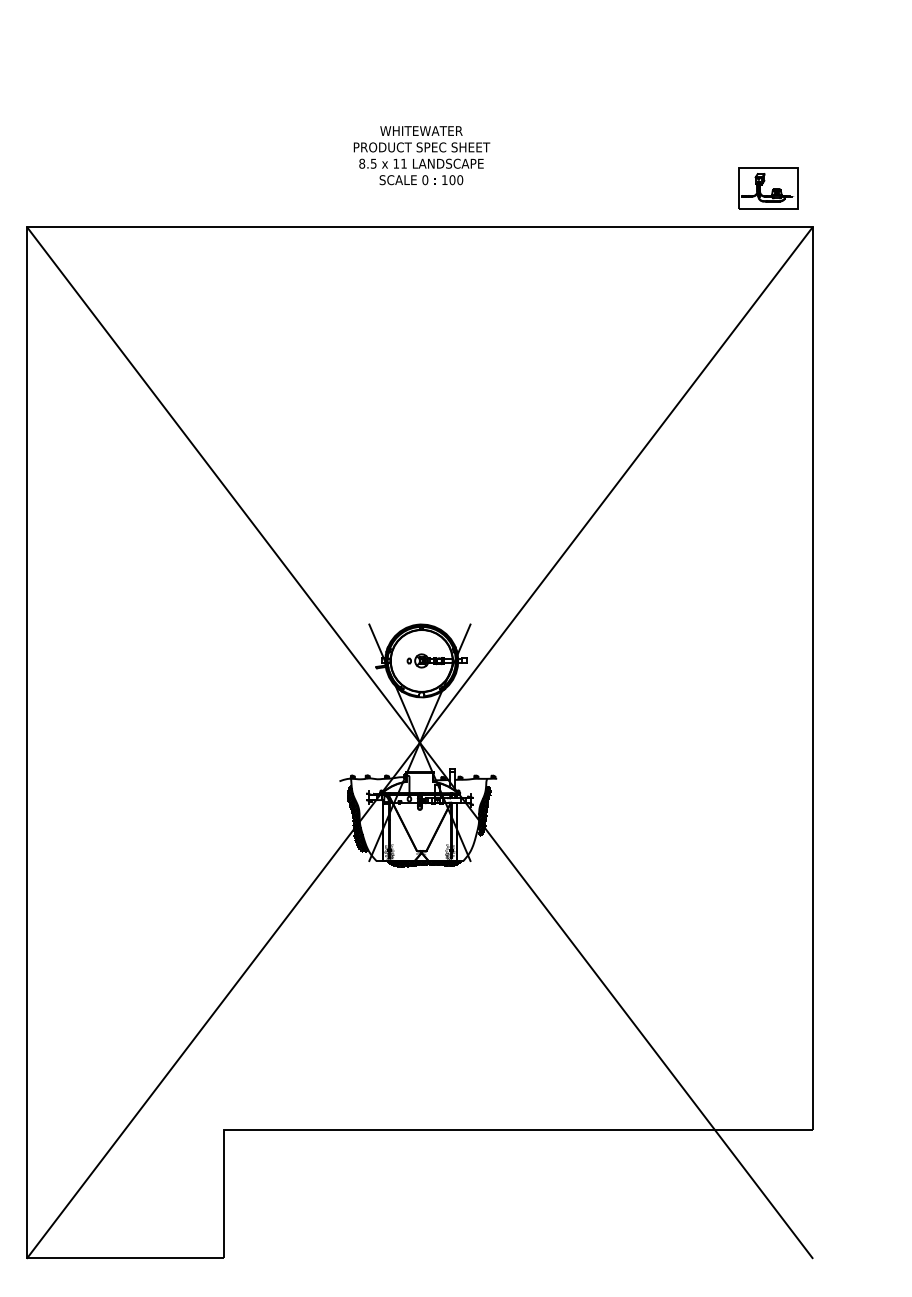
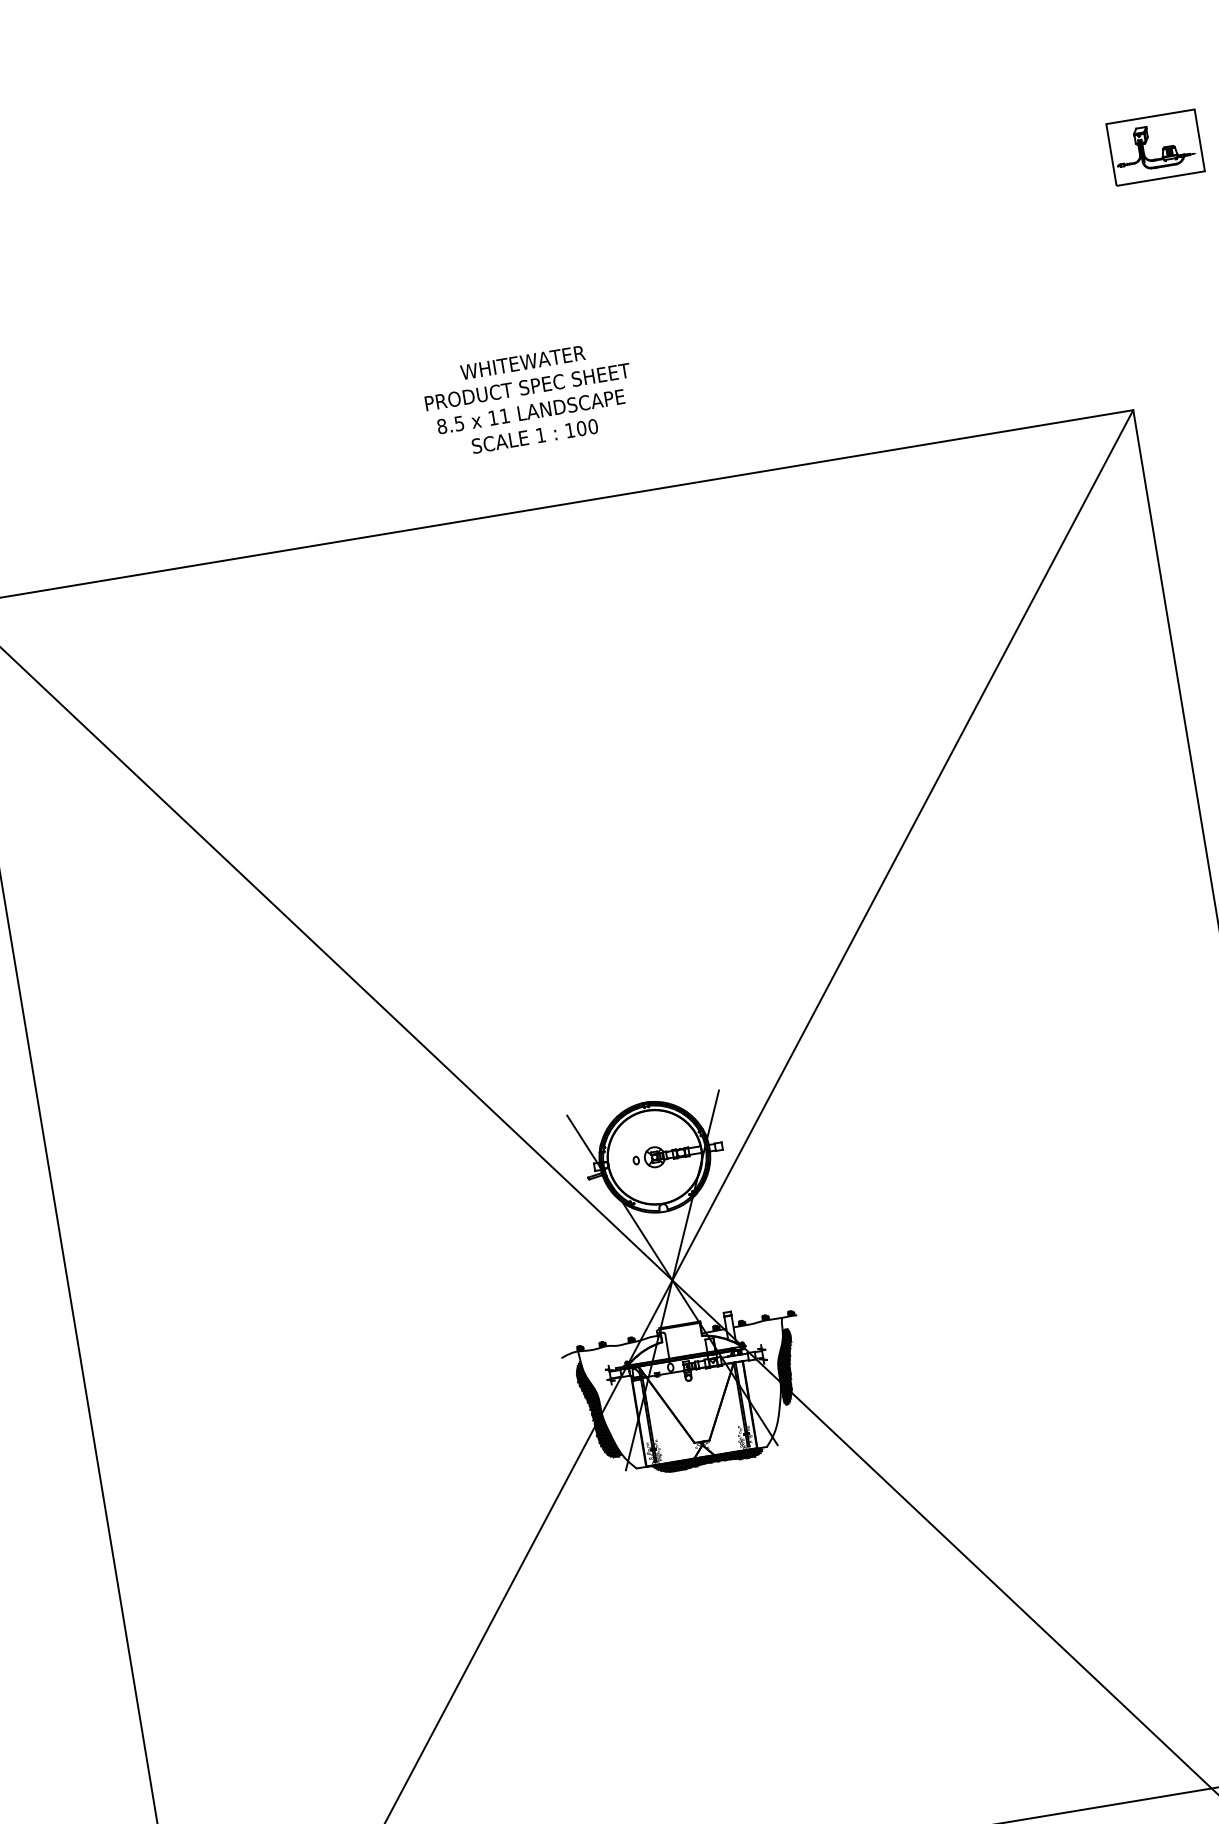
text: (425, 180) -> (541, 435), 0 -> 1
part: (768, 188) -> (1156, 147), moved

